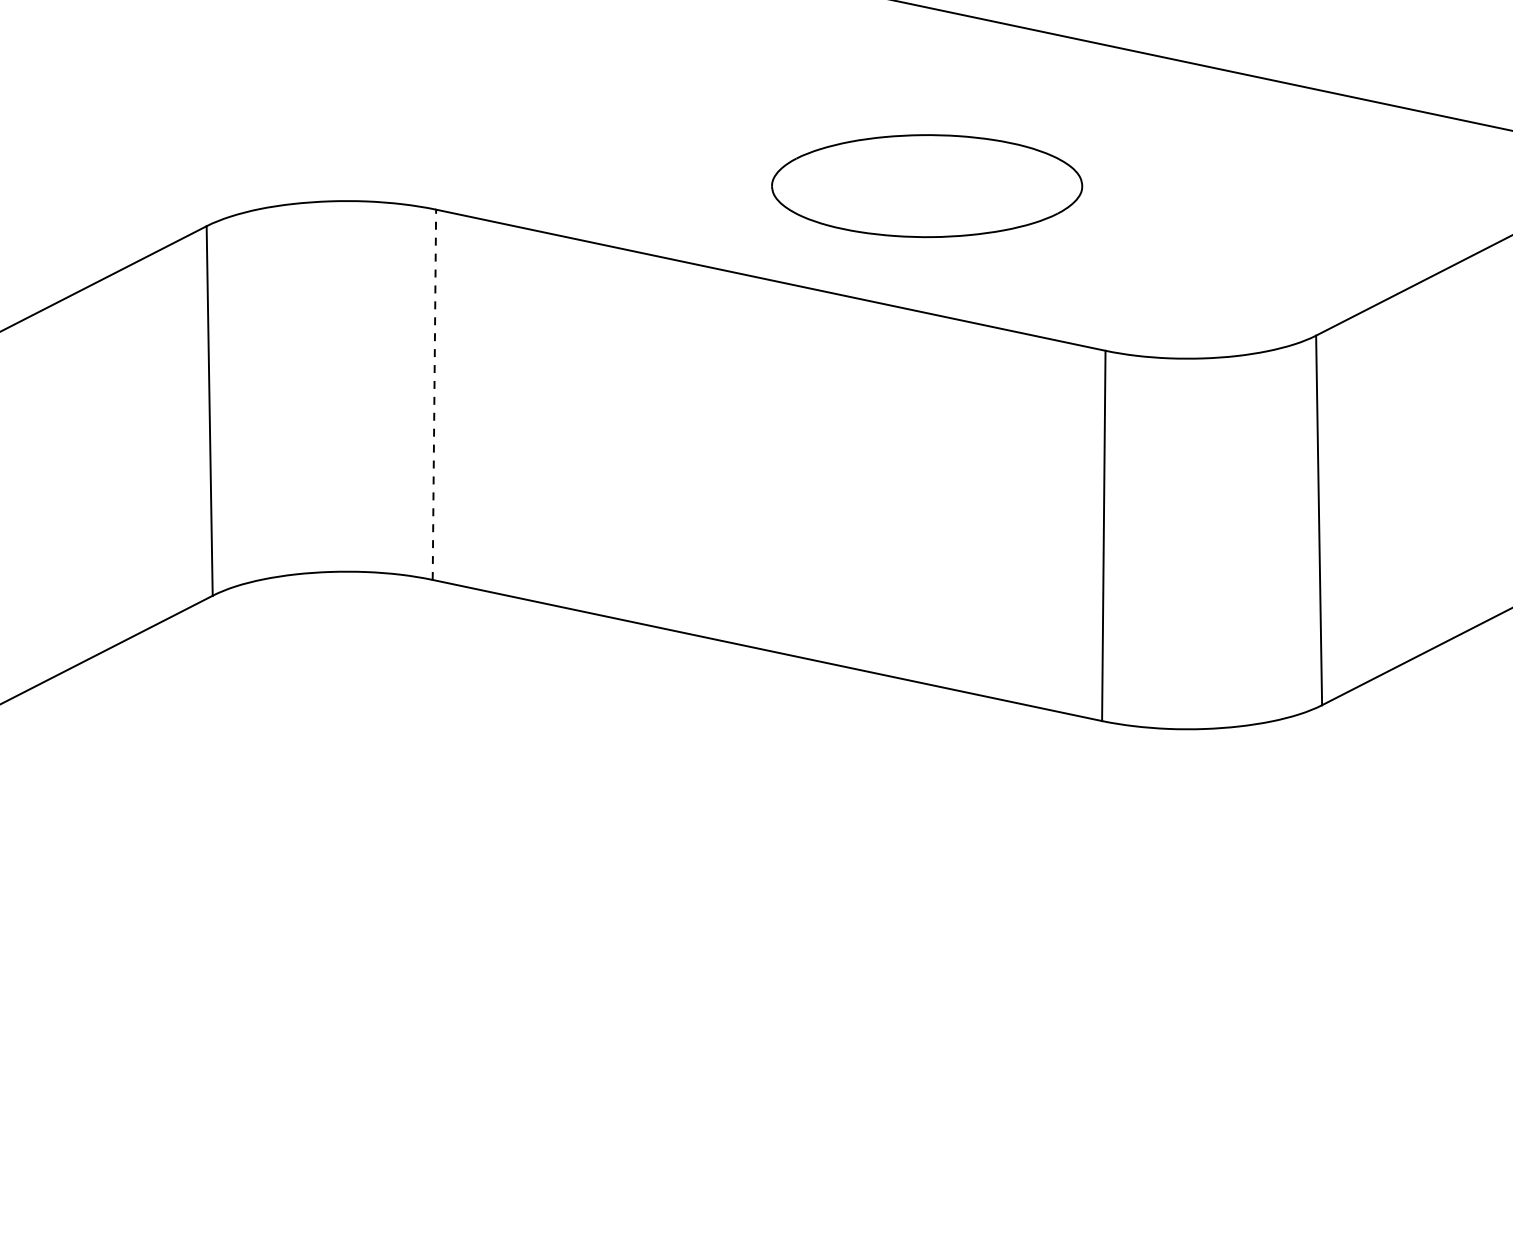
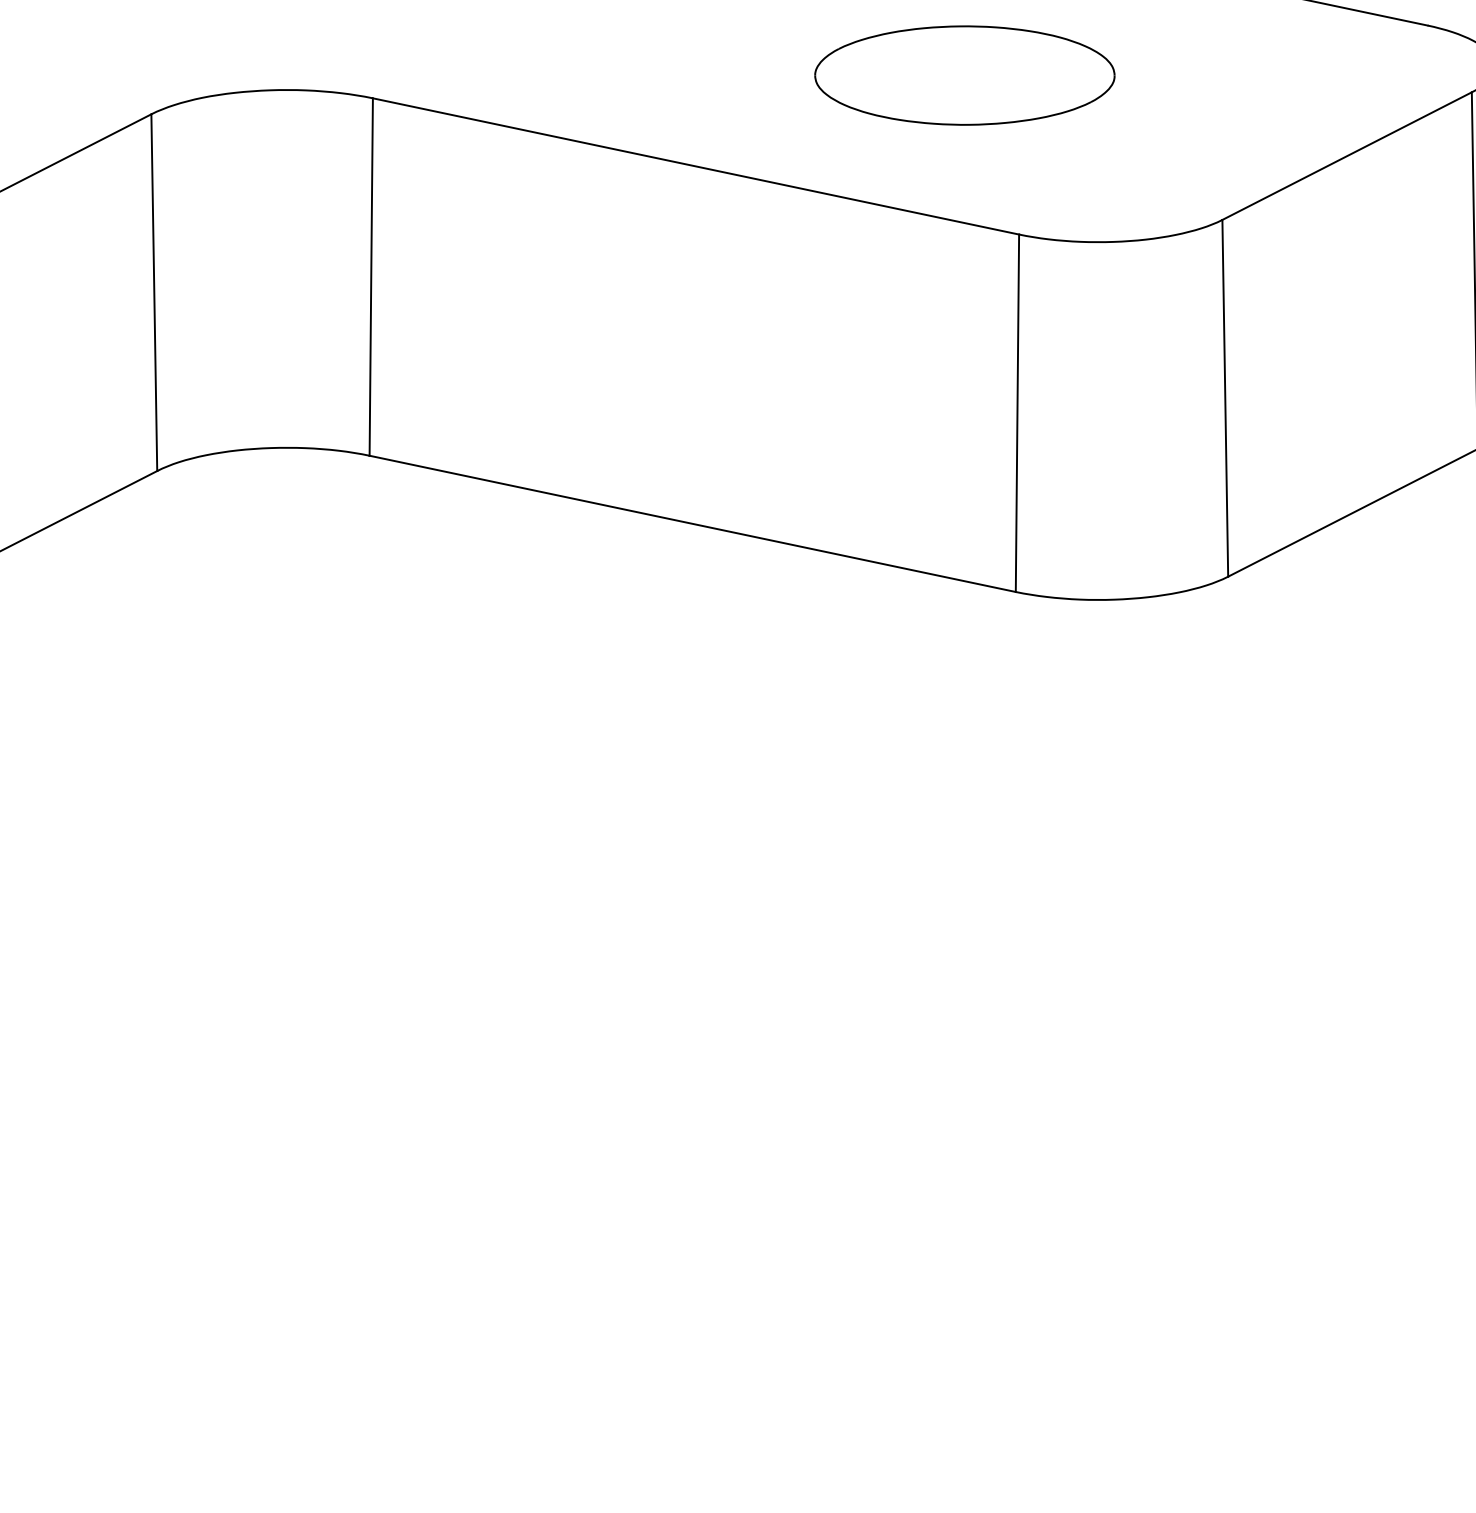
part: (926, 186) -> (964, 75), moved
line: (434, 395) -> (371, 277), dashed -> solid

